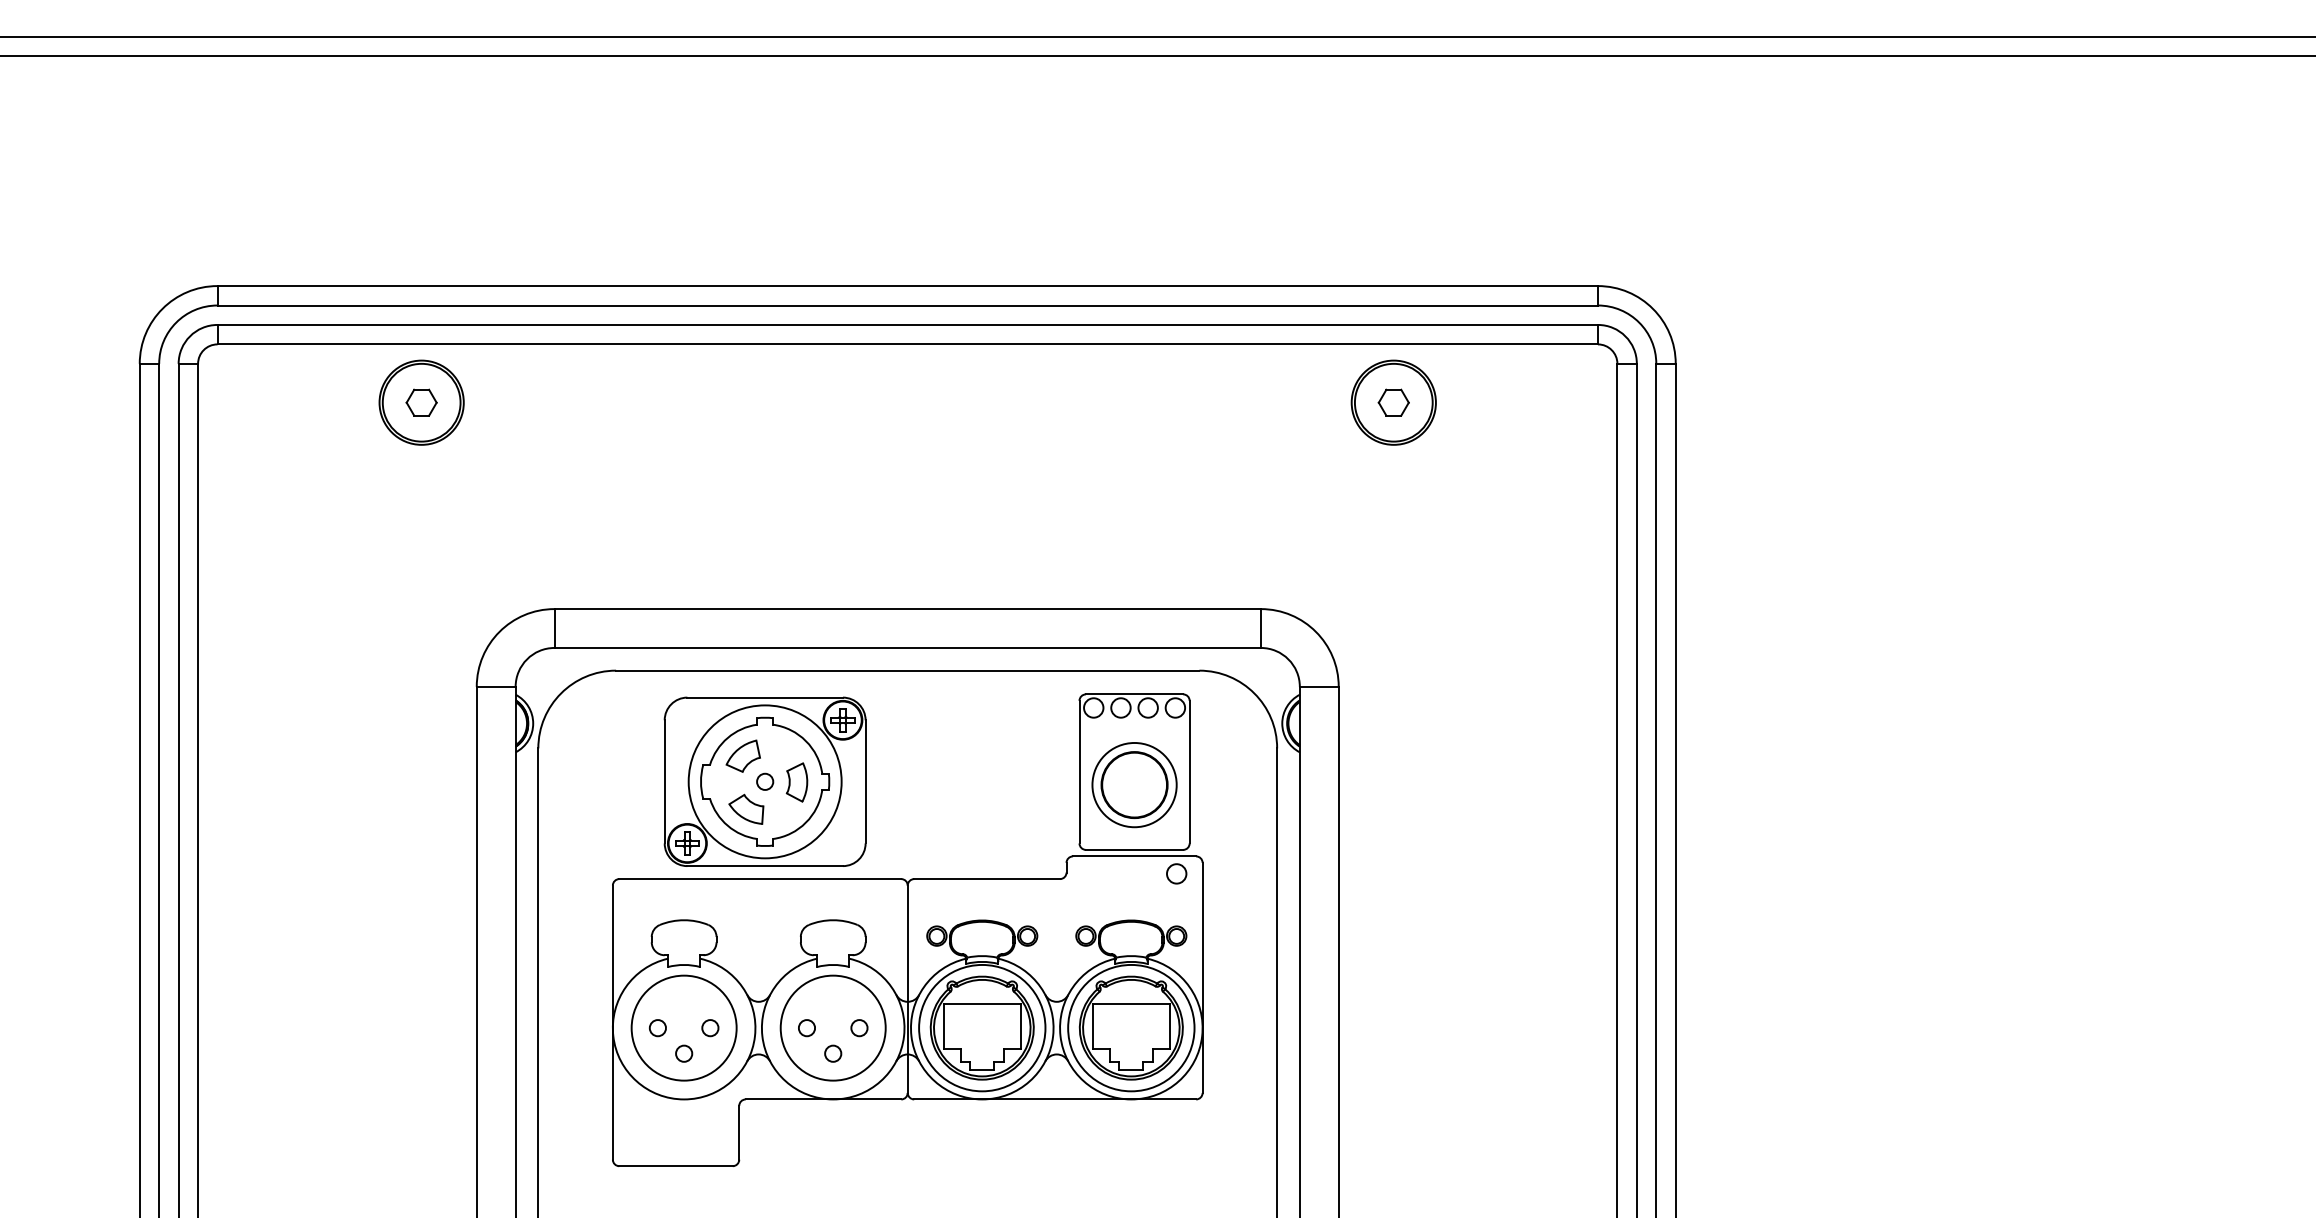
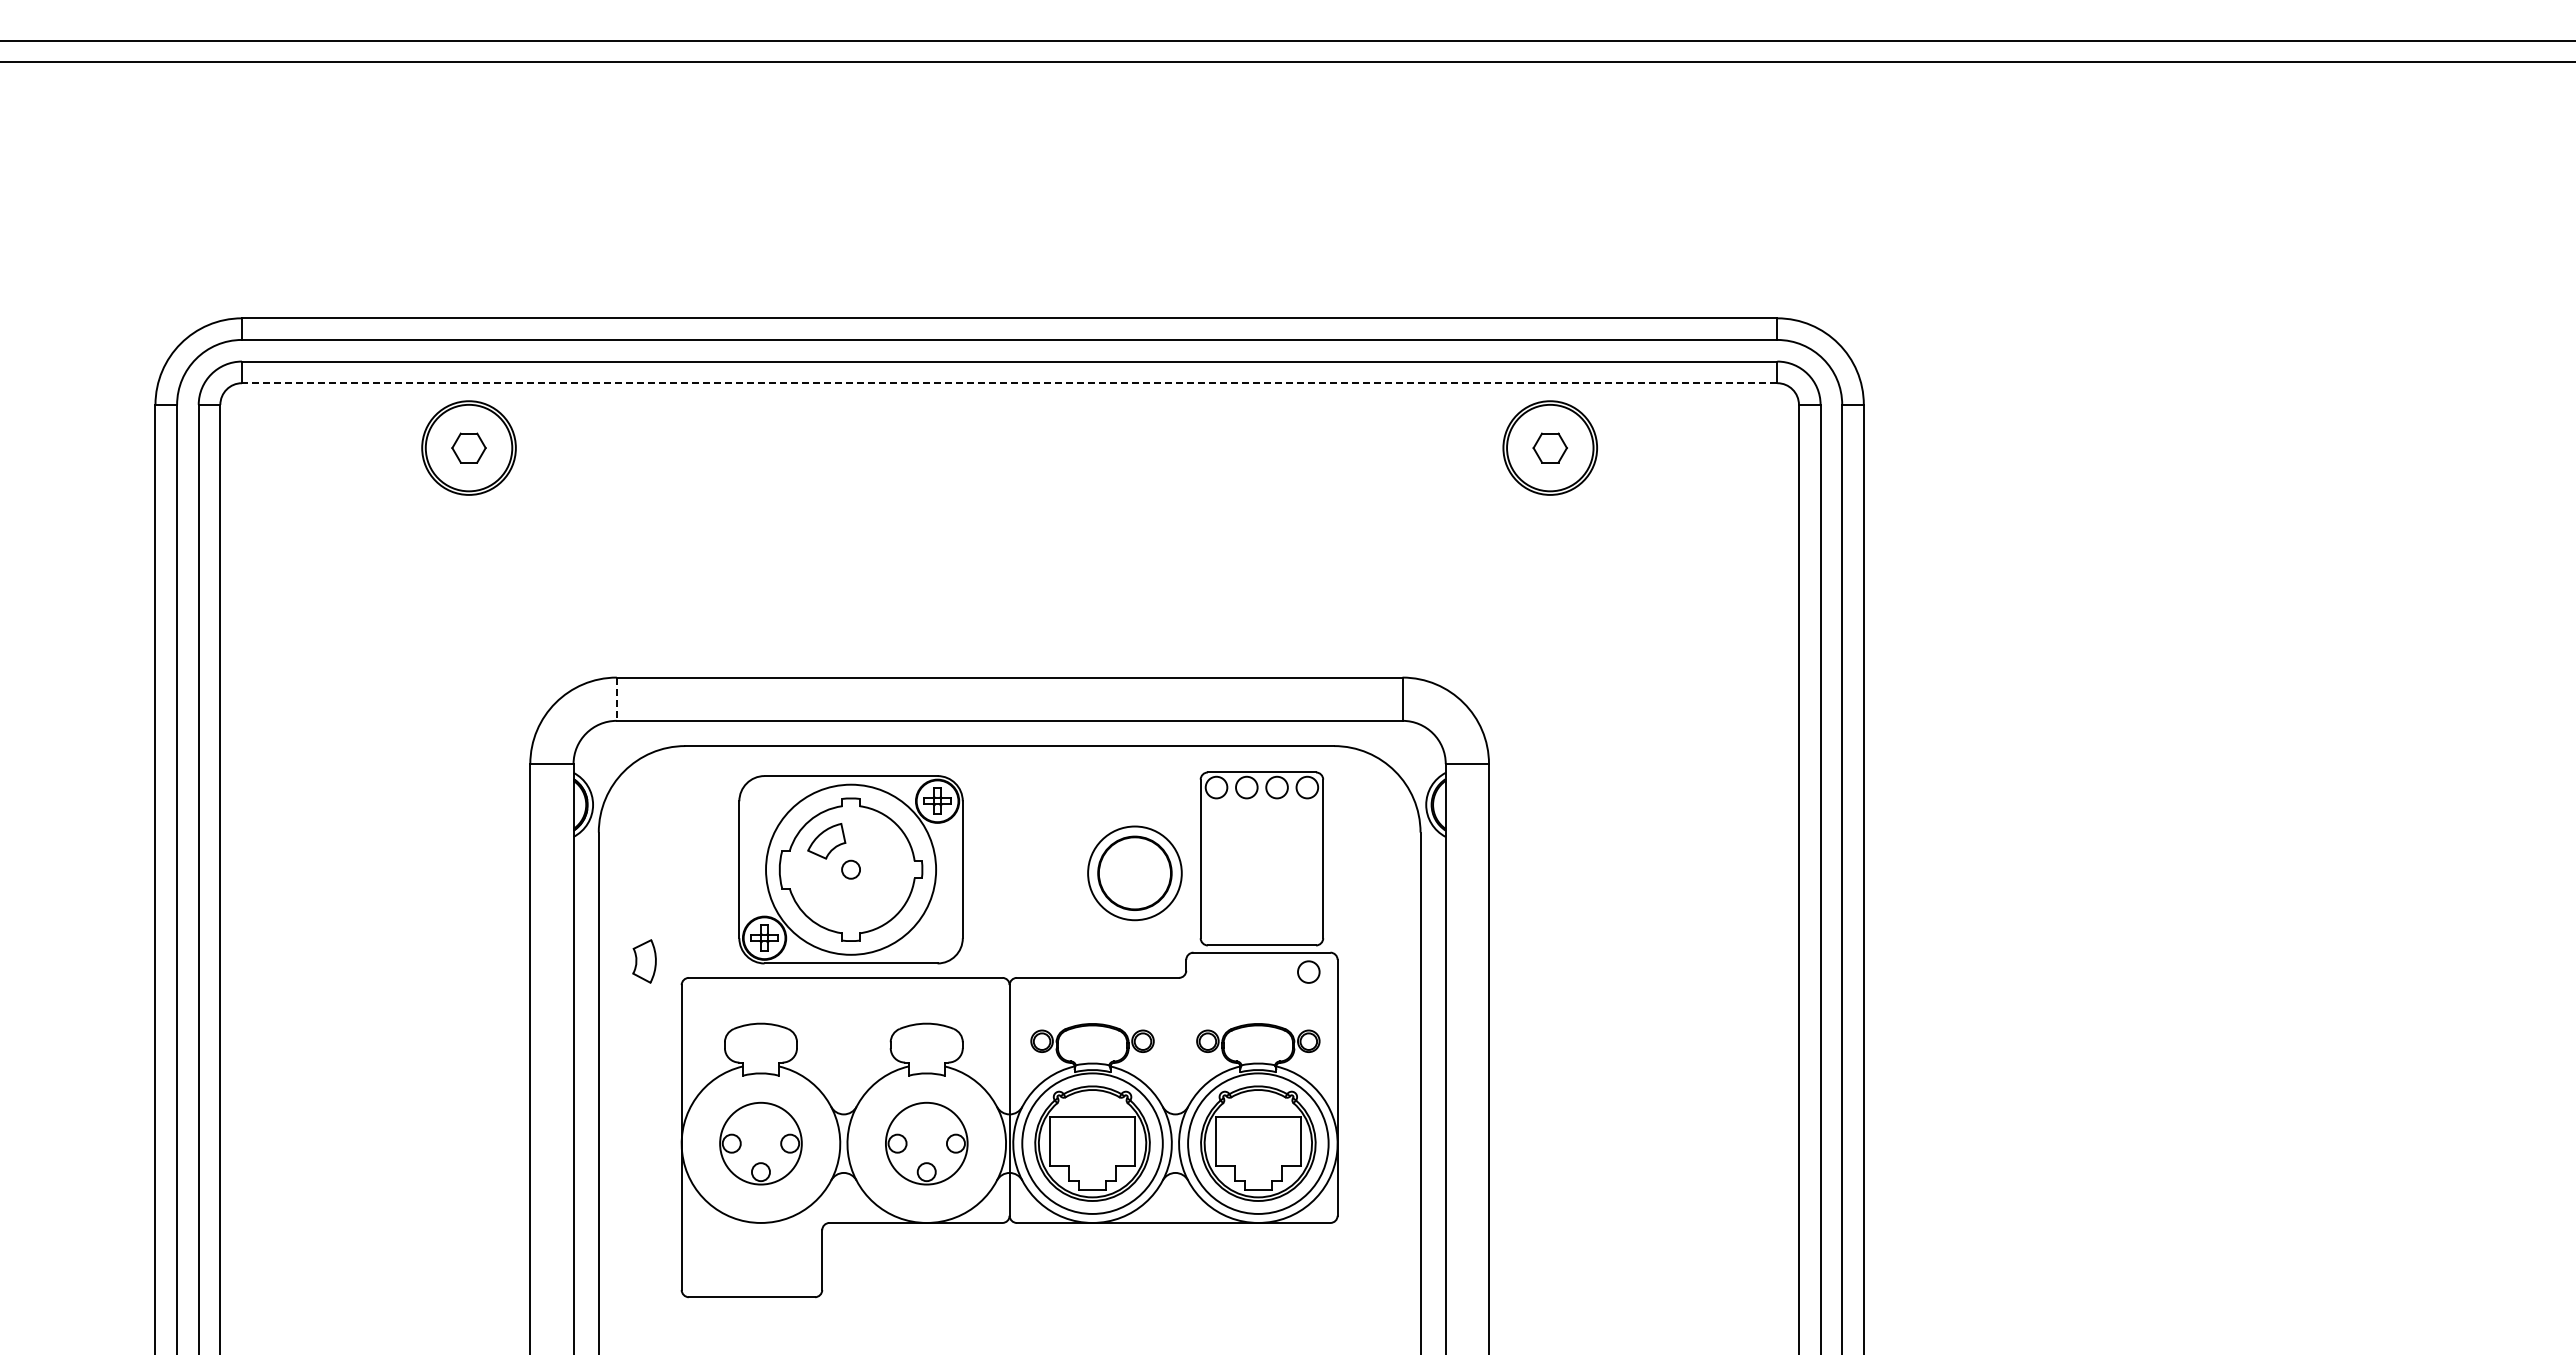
line: (907, 344) -> (1009, 383), solid -> dashed
line: (554, 628) -> (616, 699), solid -> dashed
part: (797, 782) -> (644, 961), moved
part: (1134, 785) -> (1134, 873), moved
part: (745, 809) -> (829, 900), removed
circle: (683, 1027) -> (760, 1143), size x0.7
circle: (832, 1027) -> (926, 1143), size x0.7

